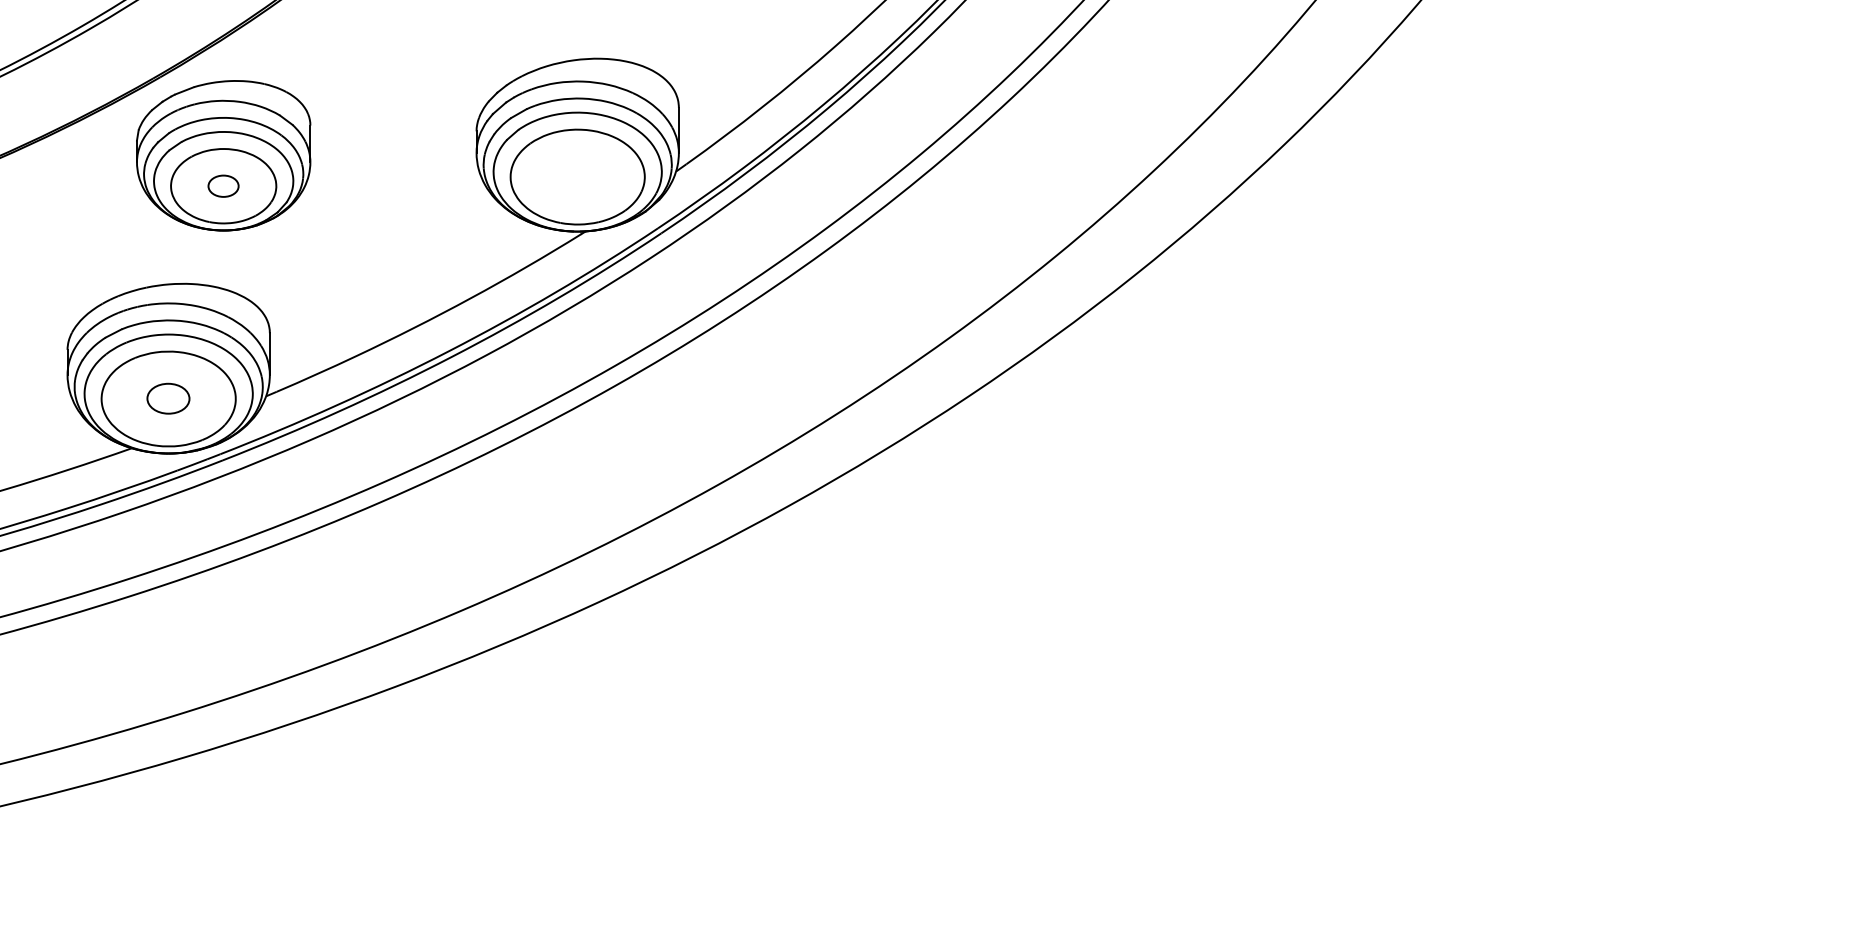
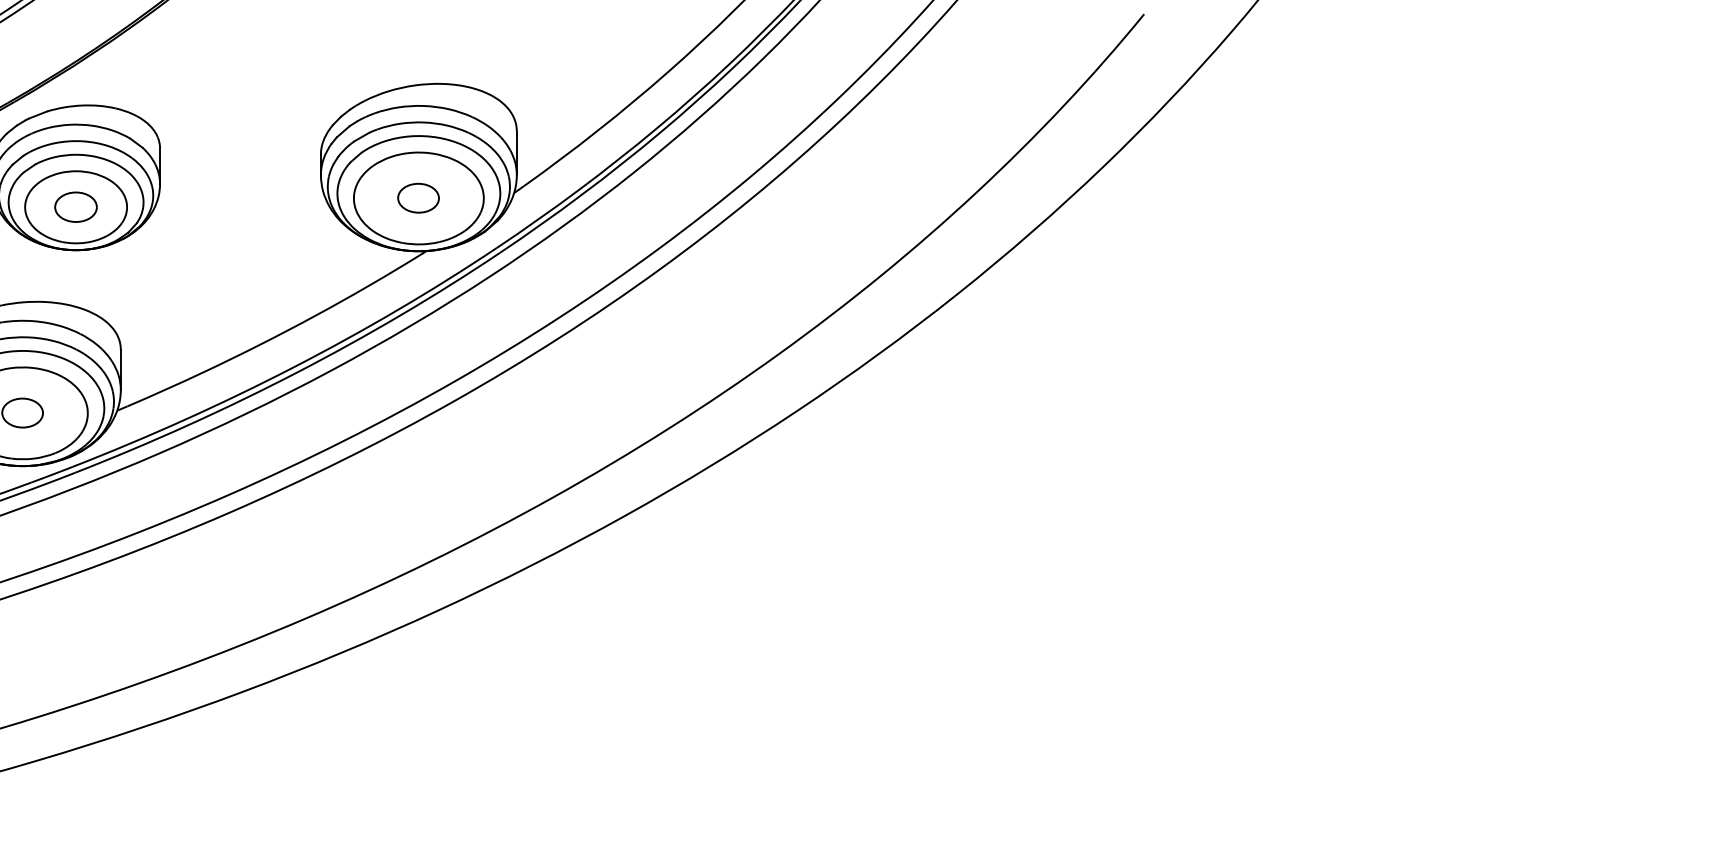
part: (577, 176) -> (418, 197), added
part: (223, 186) -> (75, 207), size x1.43

